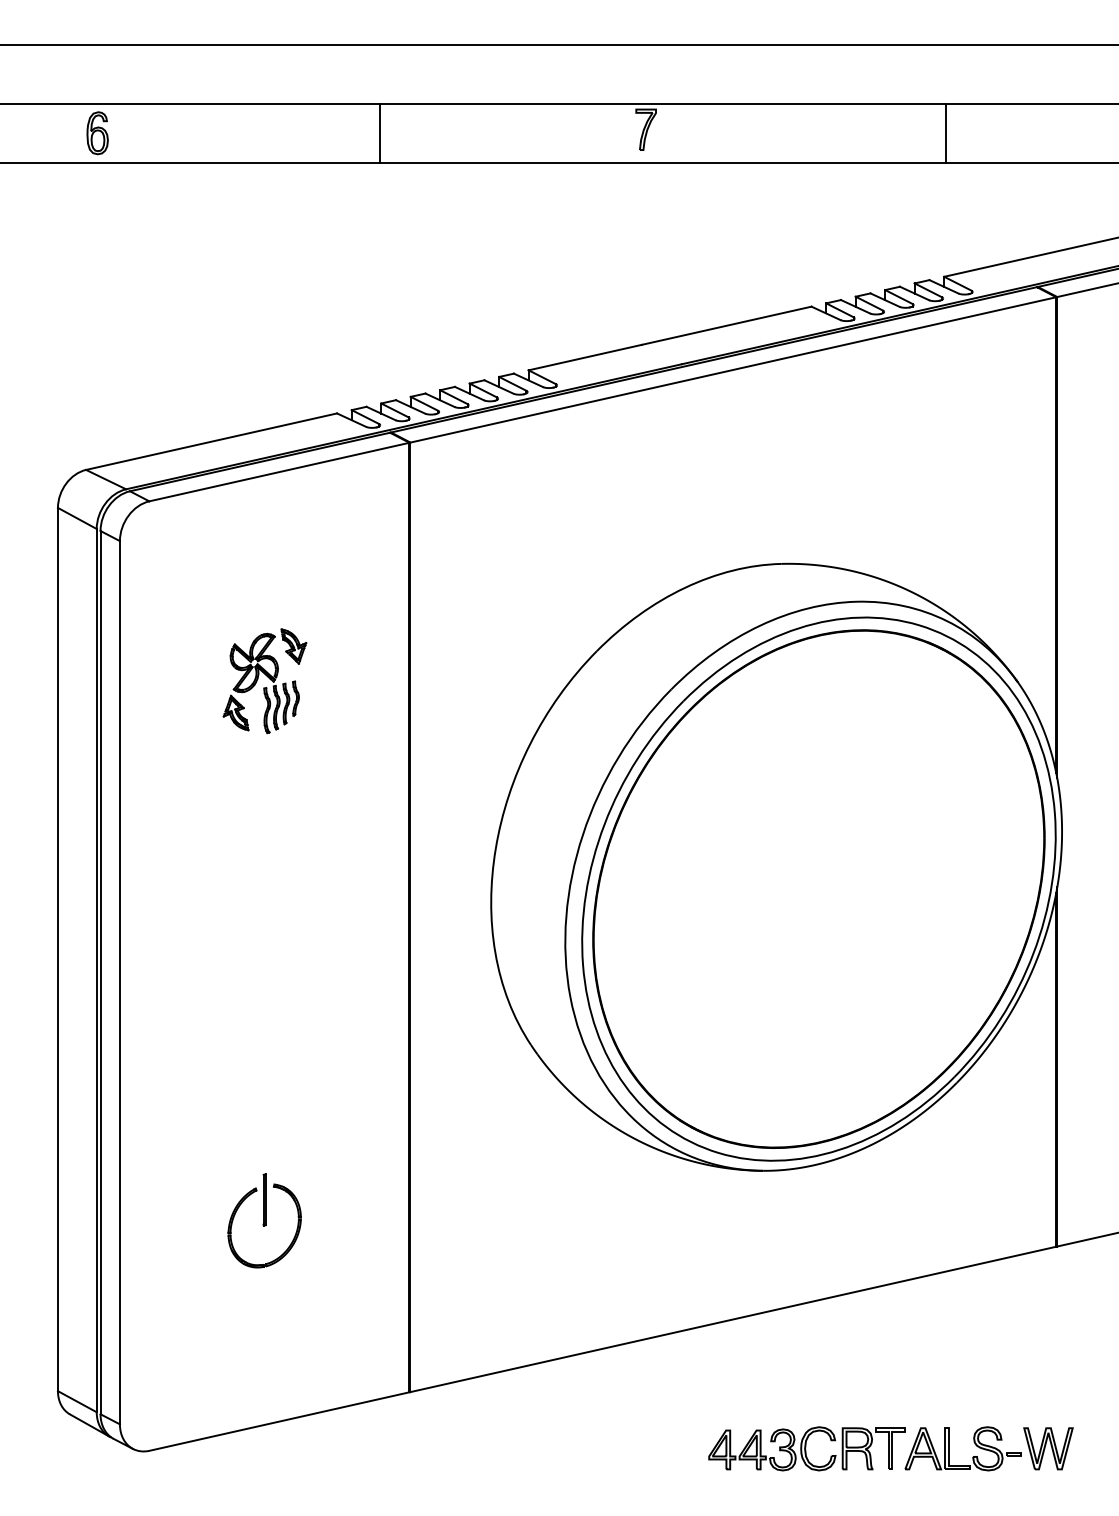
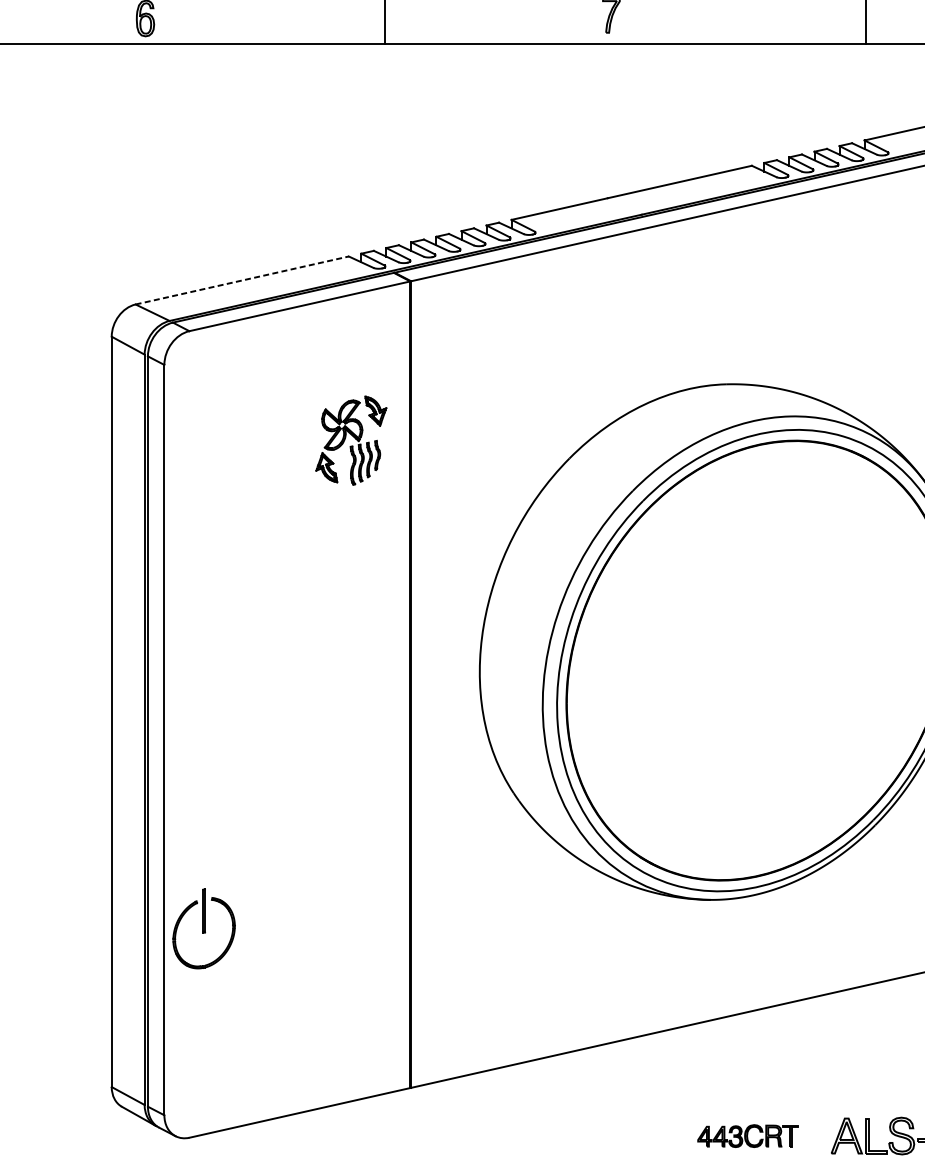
line: (211, 441) -> (242, 280), solid -> dashed
part: (264, 681) -> (350, 440), moved
part: (264, 1220) -> (203, 928), moved
part: (806, 1448) -> (747, 1135), size x0.6

